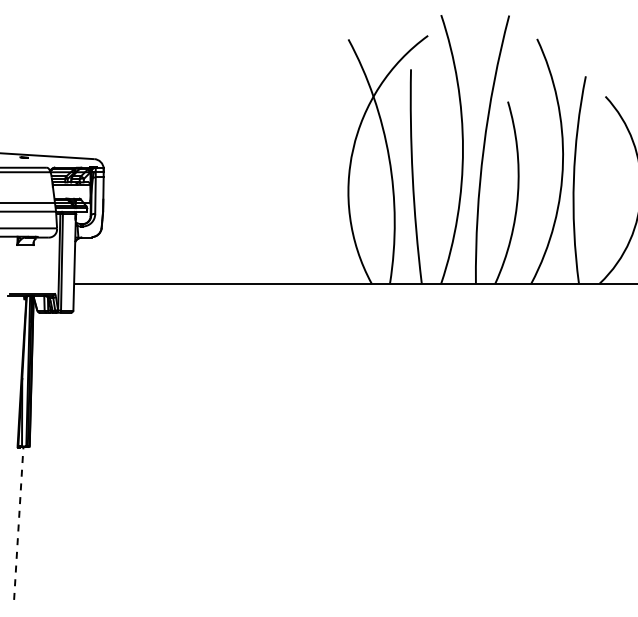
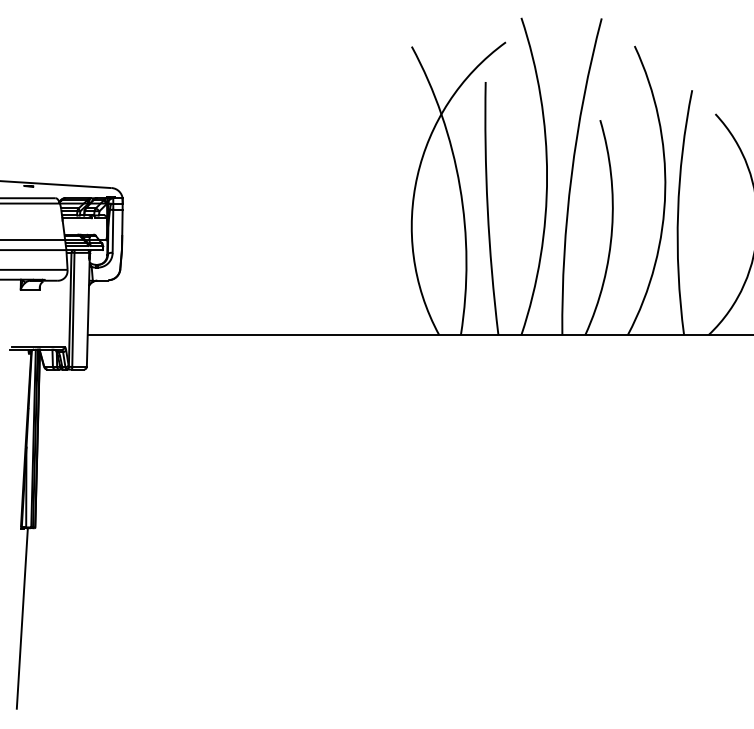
line: (18, 523) -> (22, 618), dashed -> solid

